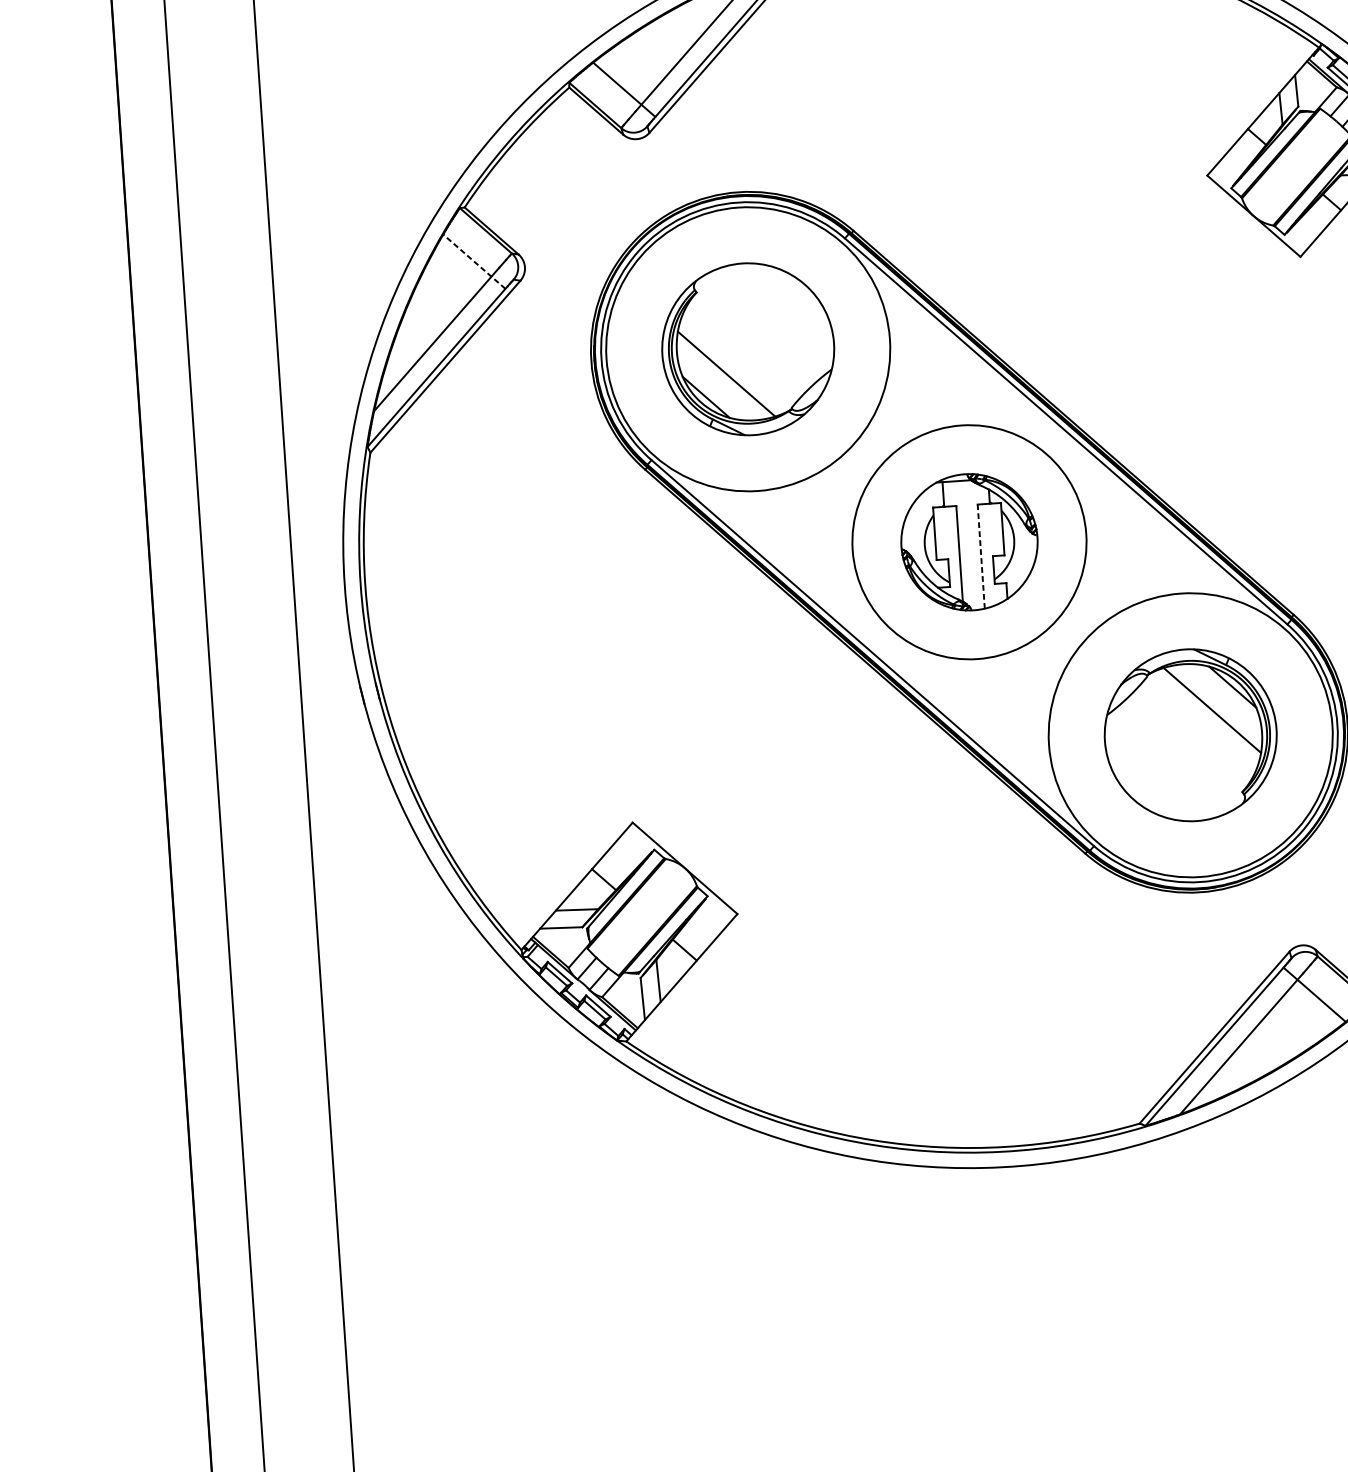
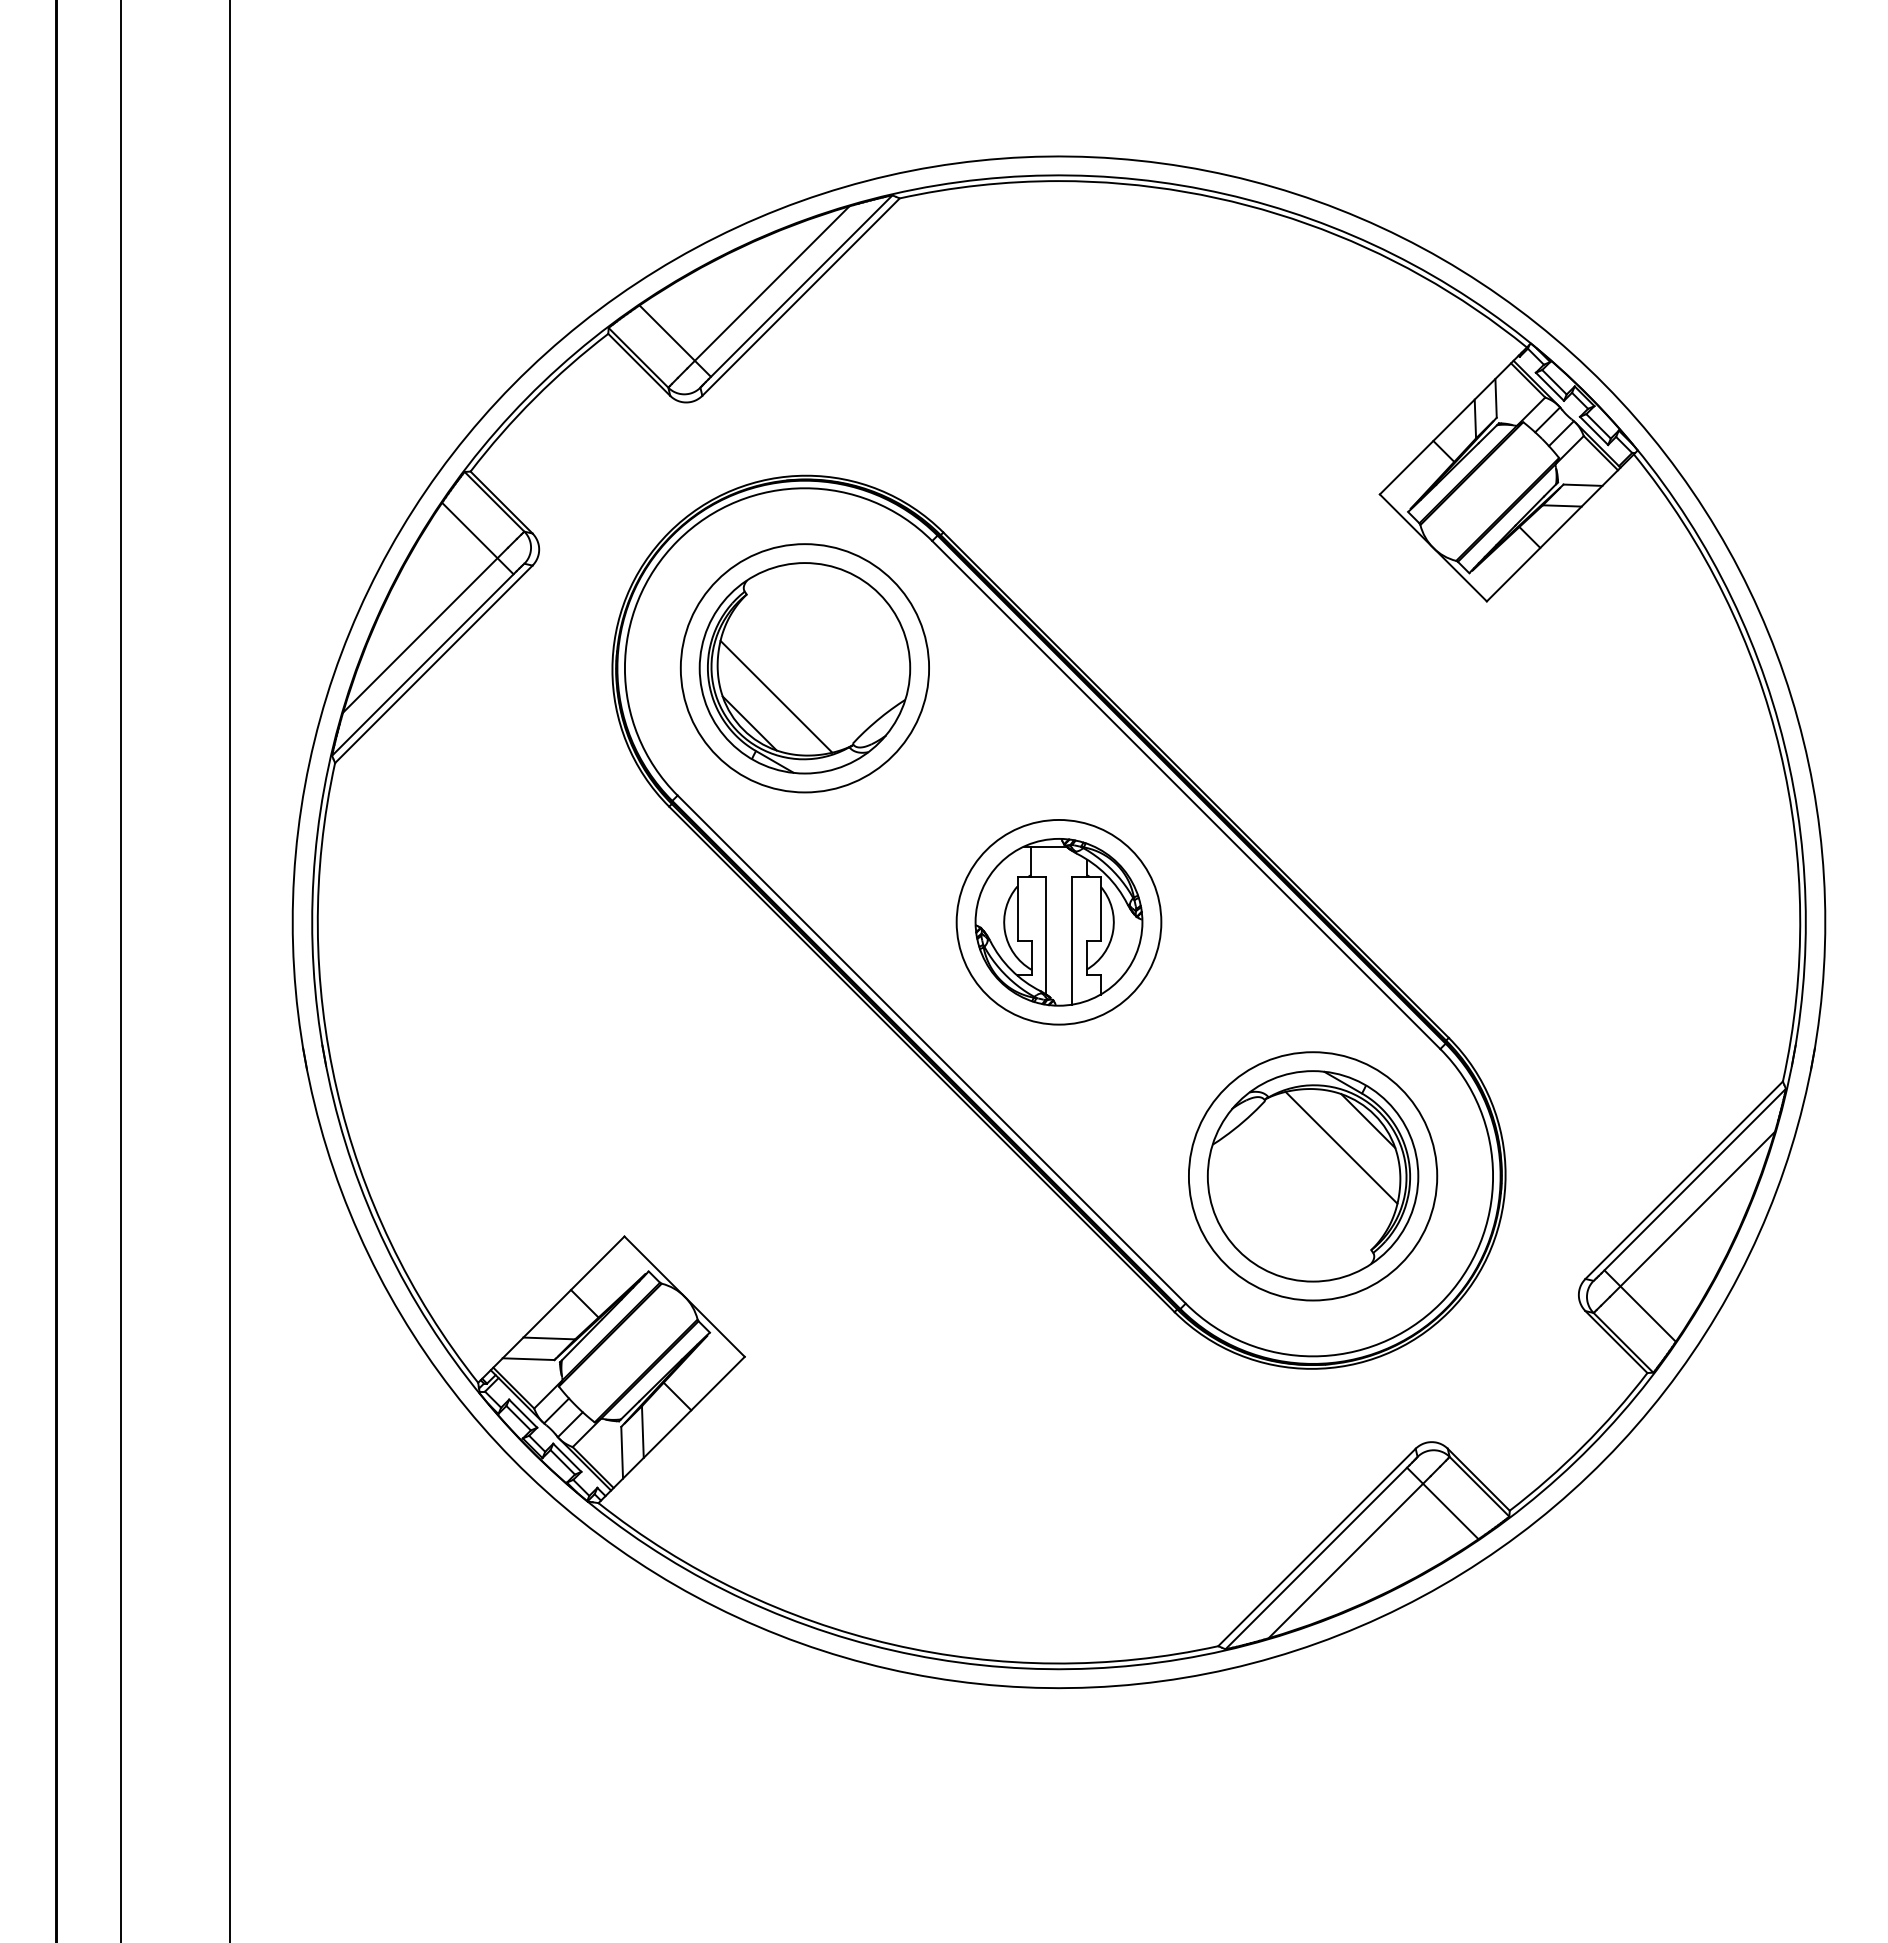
line: (474, 261) -> (477, 538), dashed -> solid
circle: (747, 349) -> (804, 668), size x0.71
circle: (969, 541) -> (1058, 921), size x0.71
line: (981, 556) -> (1072, 940), dashed -> solid
circle: (1190, 735) -> (1312, 1176), size x0.71

